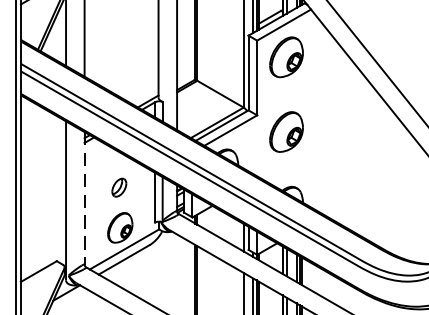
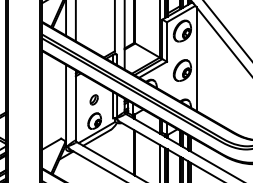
line: (313, 111) -> (196, 59), added
line: (83, 198) -> (75, 105), dashed -> solid

